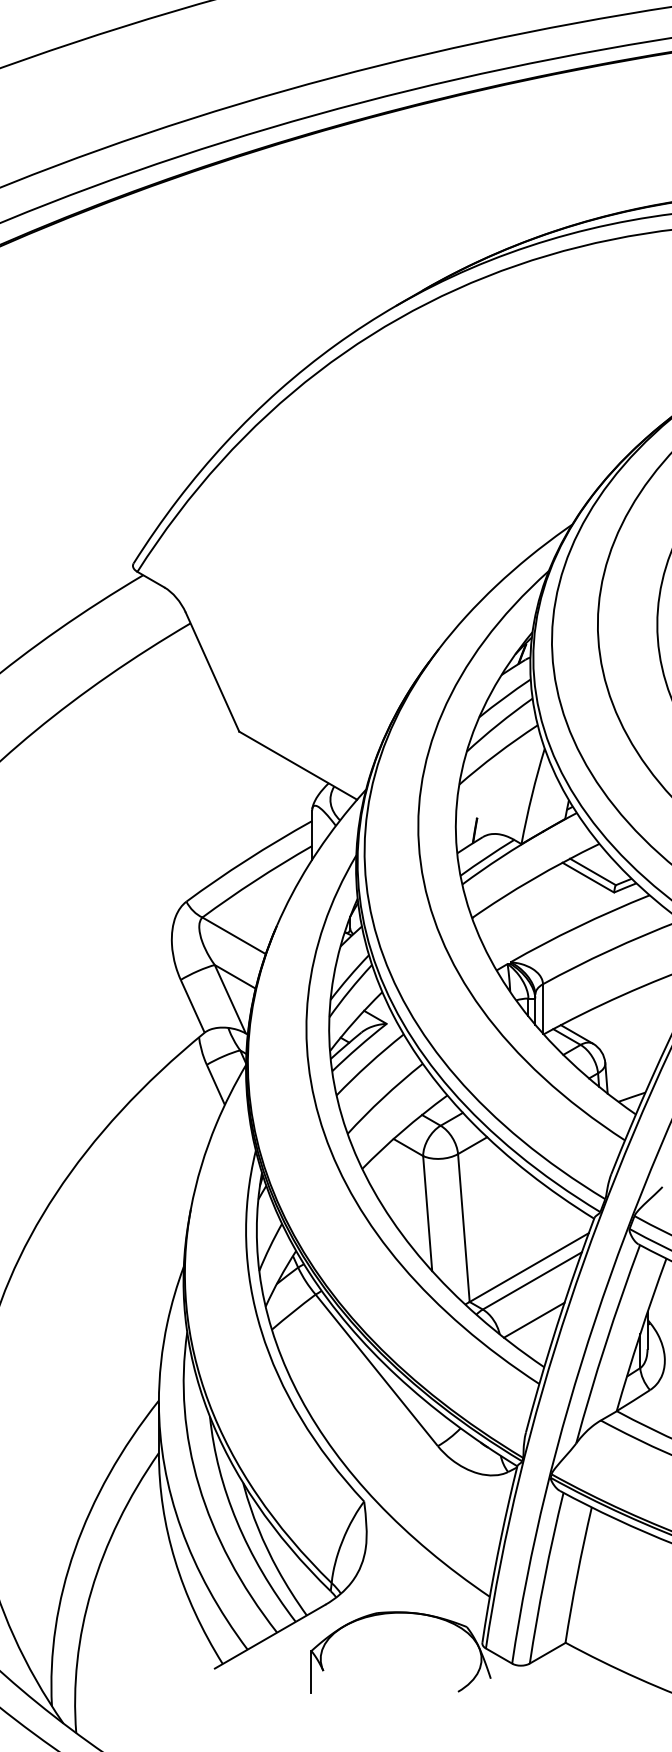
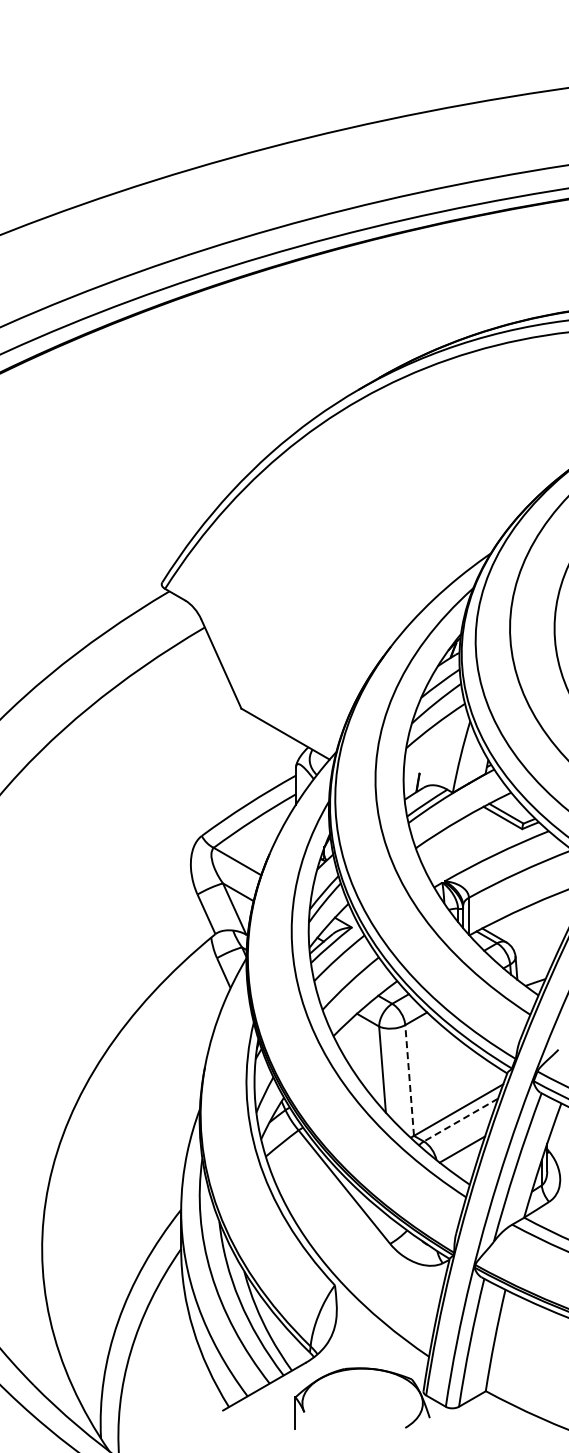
line: (463, 1228) -> (409, 1080), solid -> dashed
line: (531, 1281) -> (460, 1120), solid -> dashed

